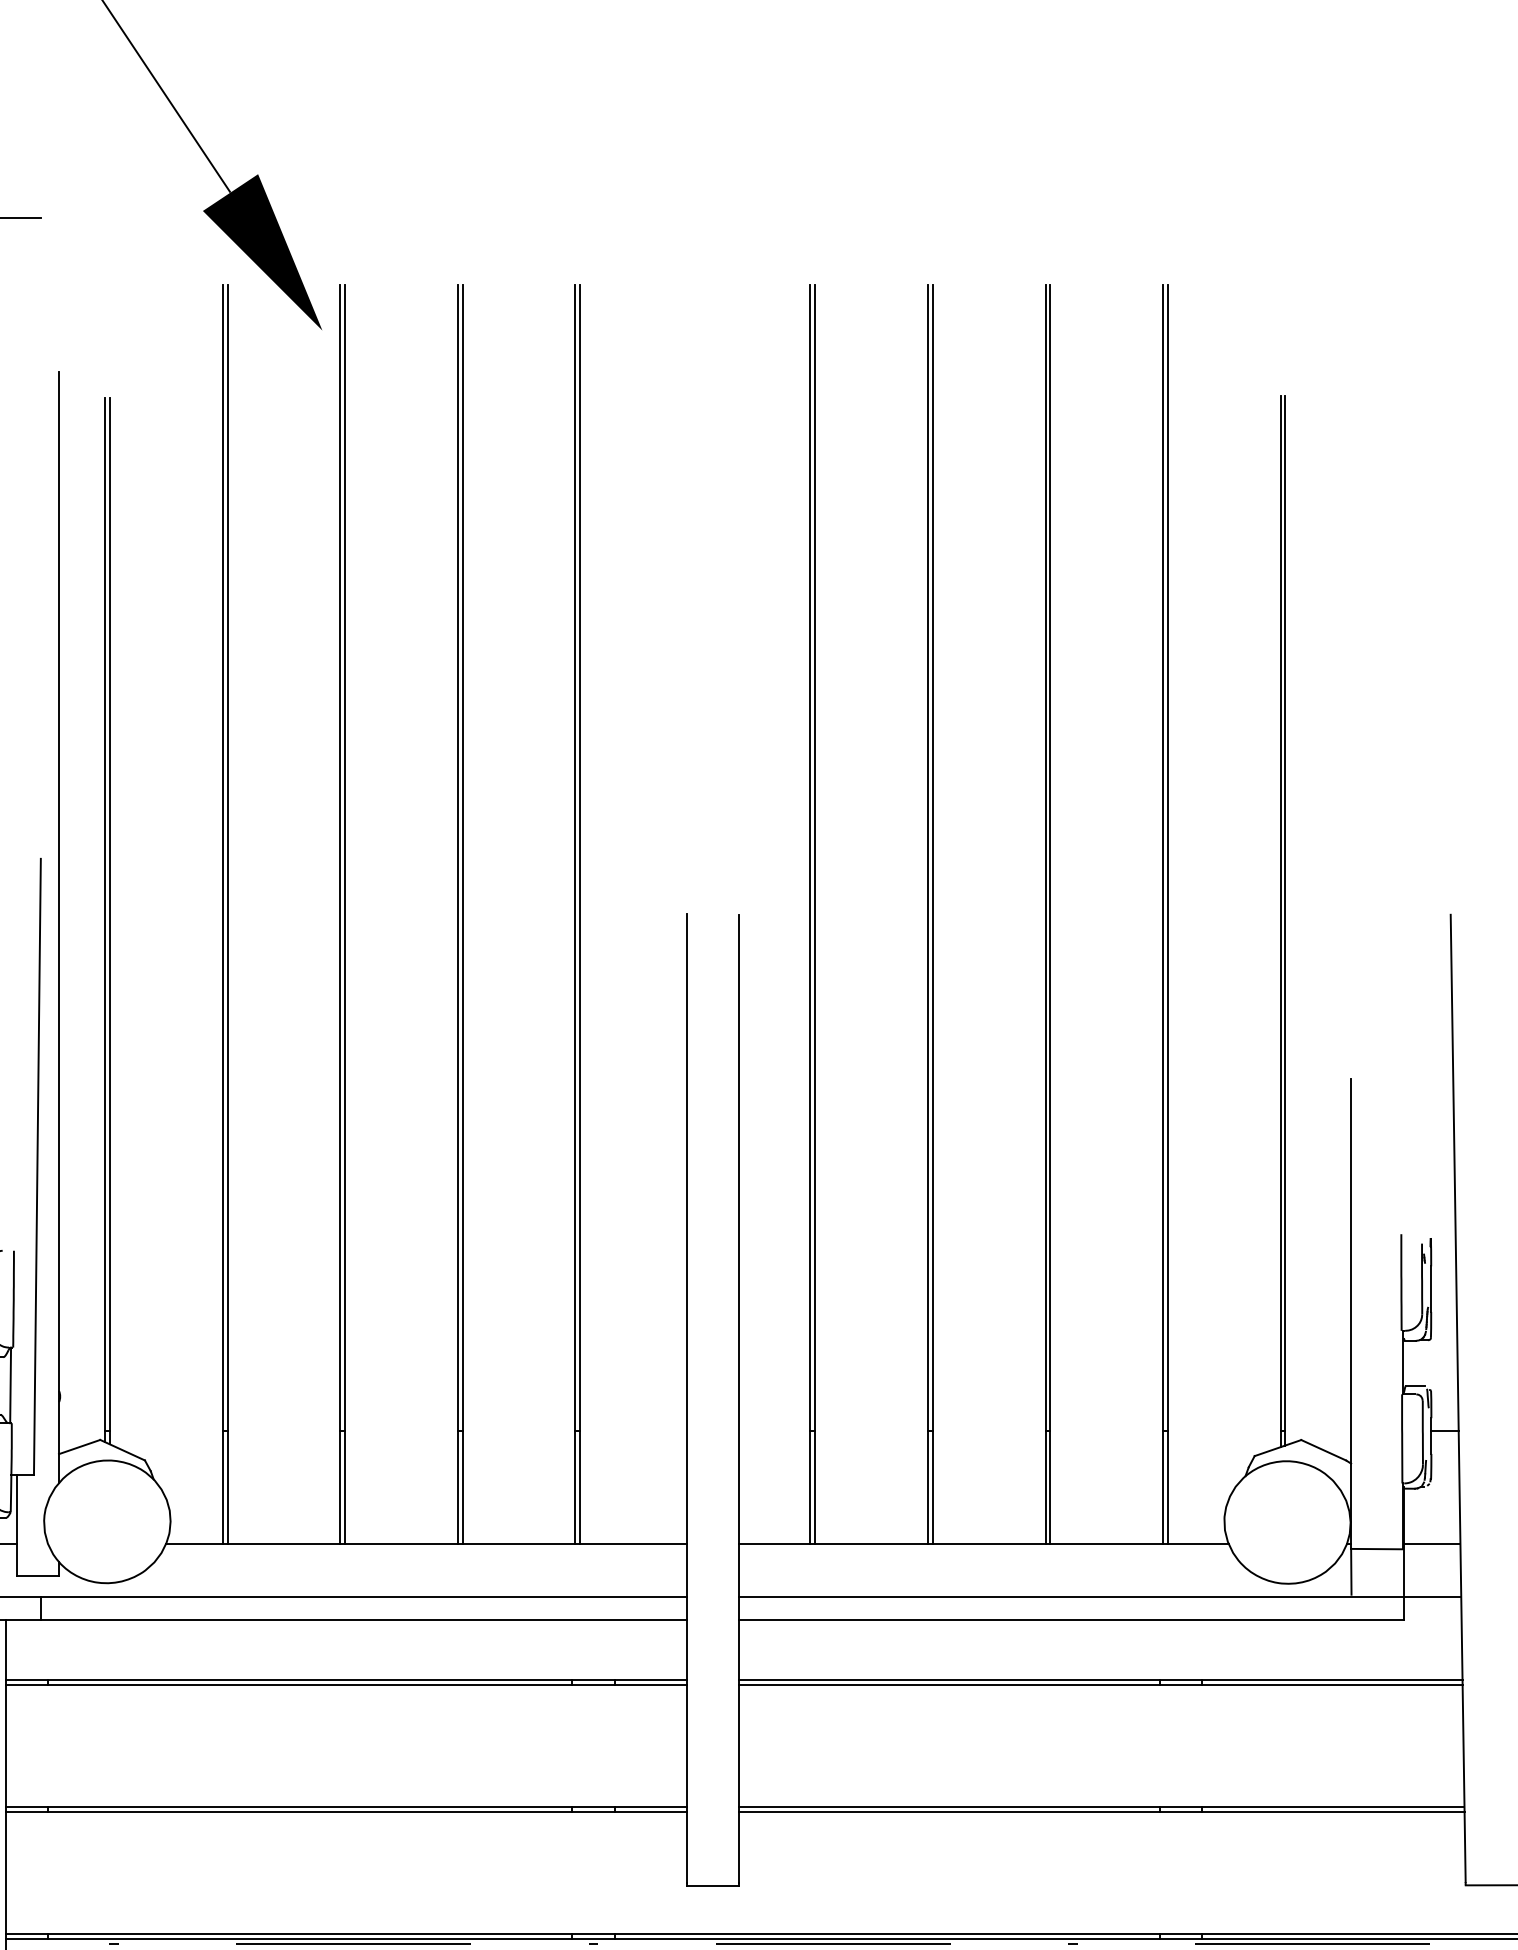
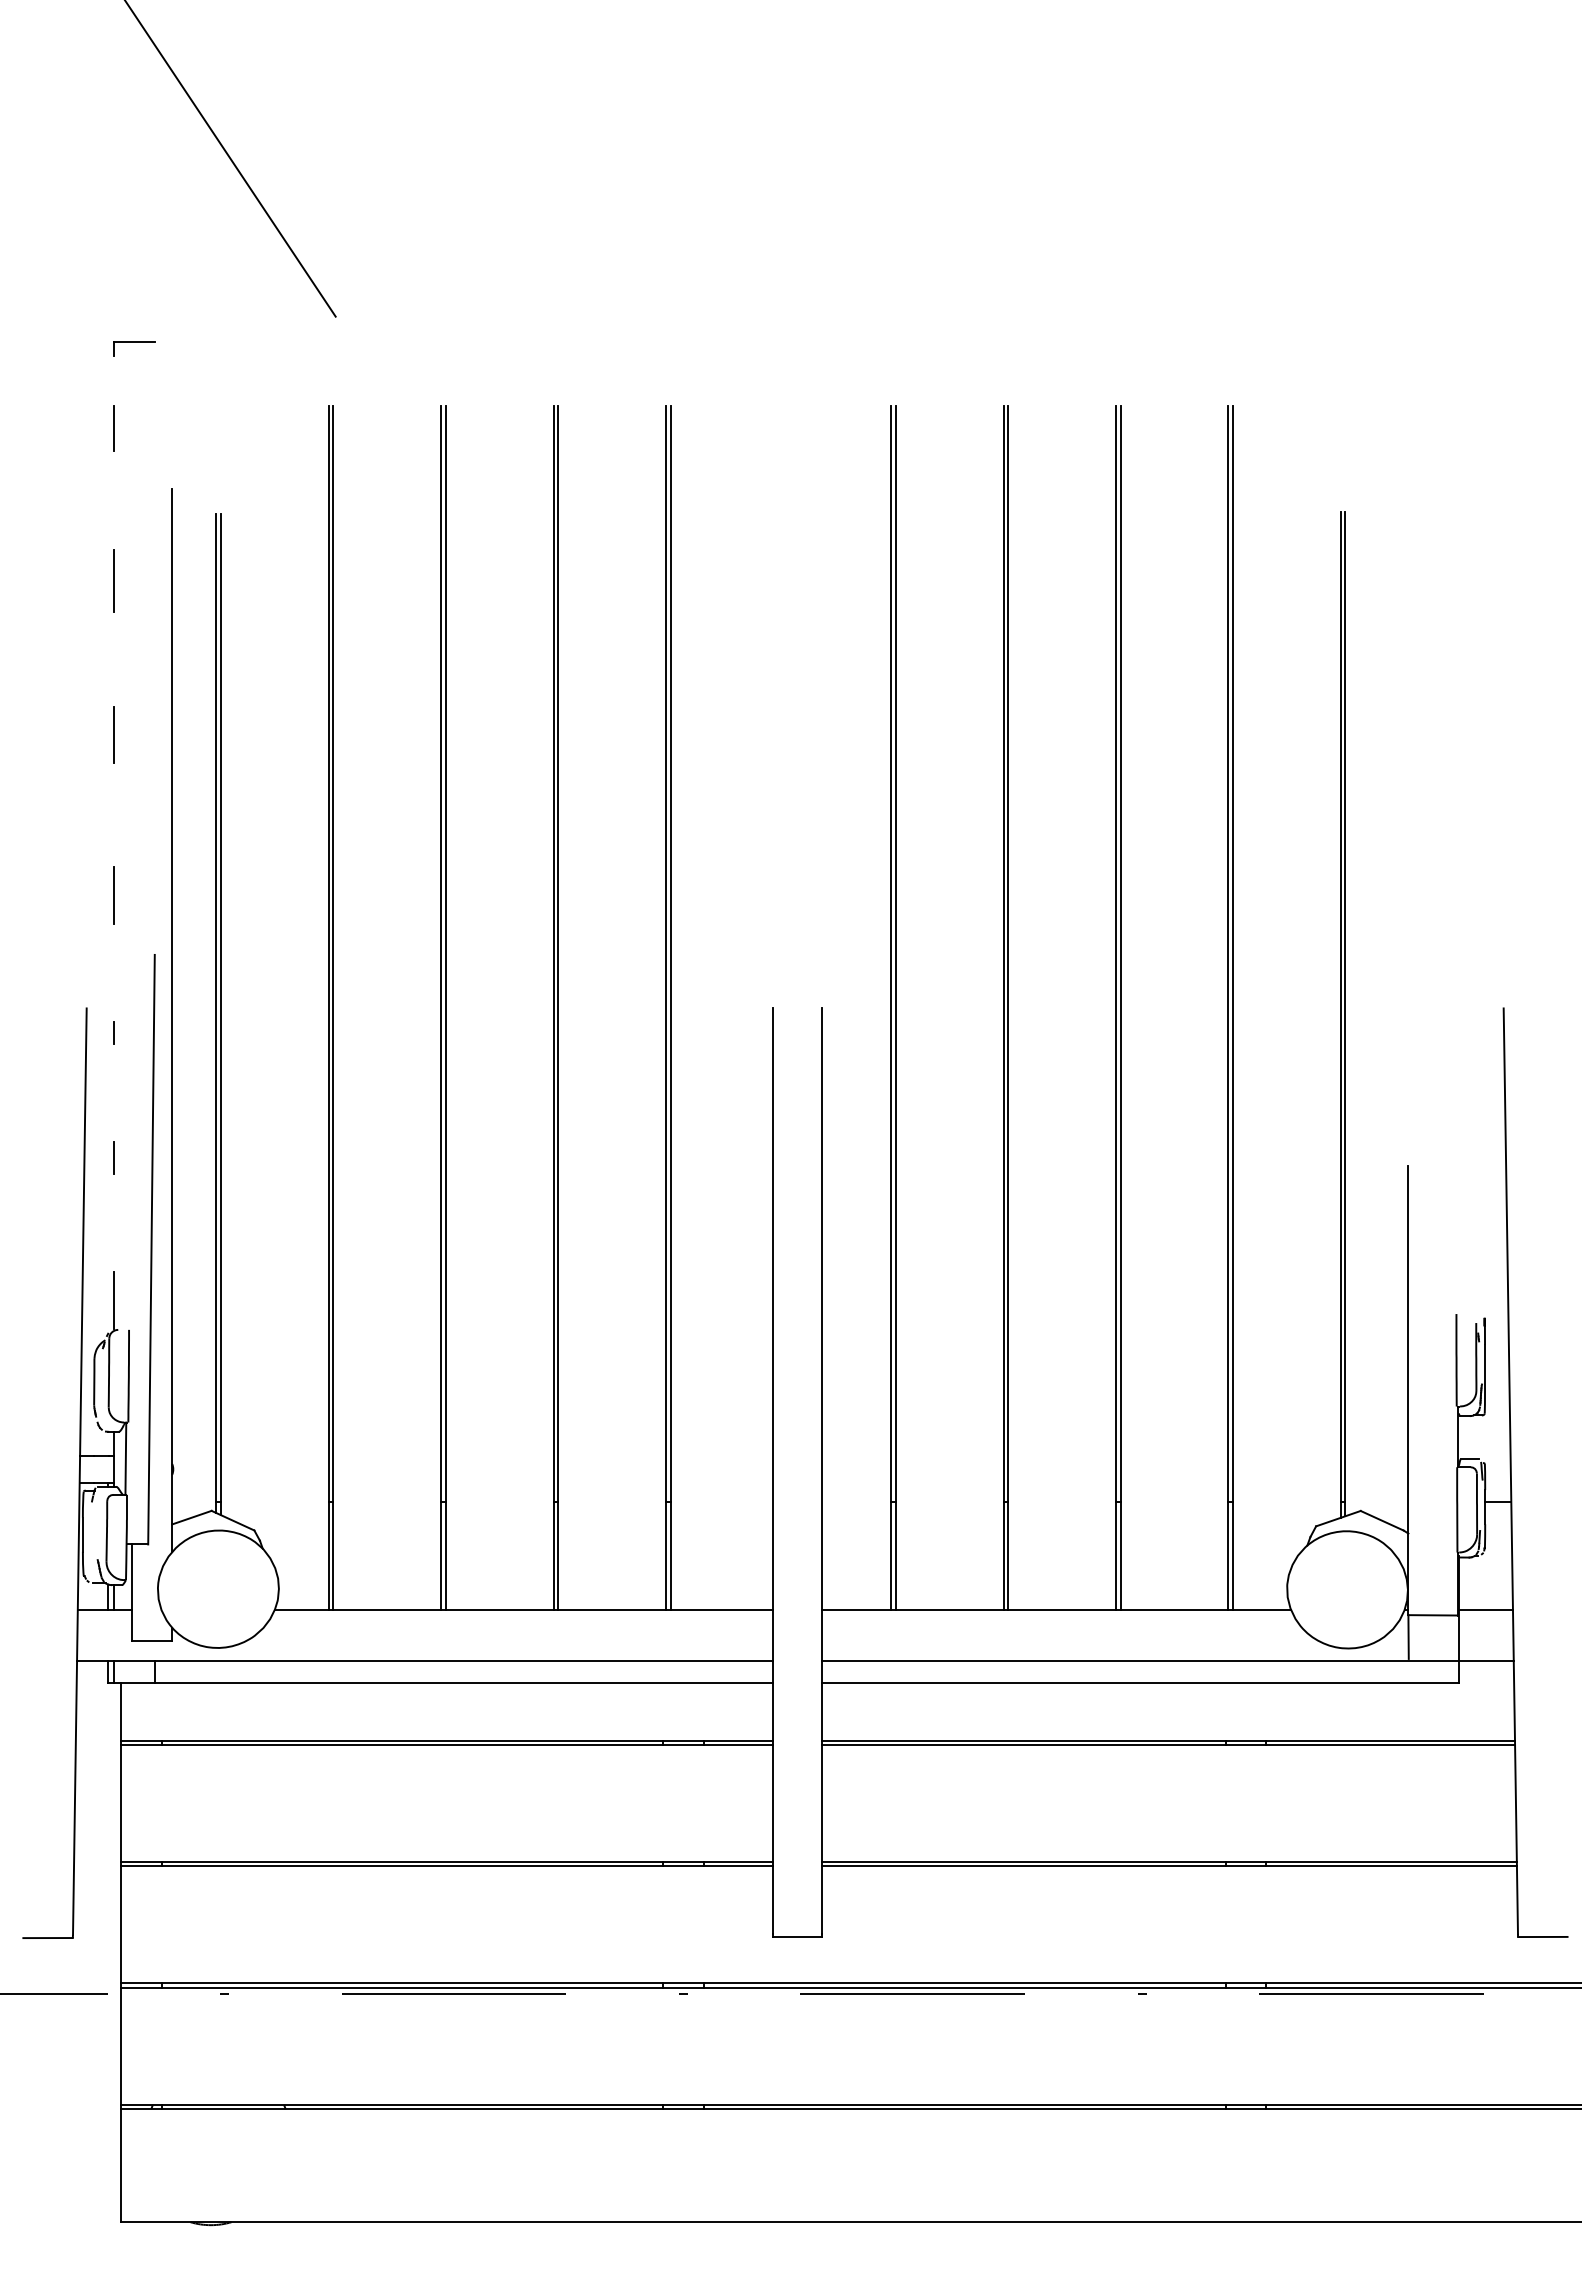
fill: (262, 252) -> (366, 374), removed

